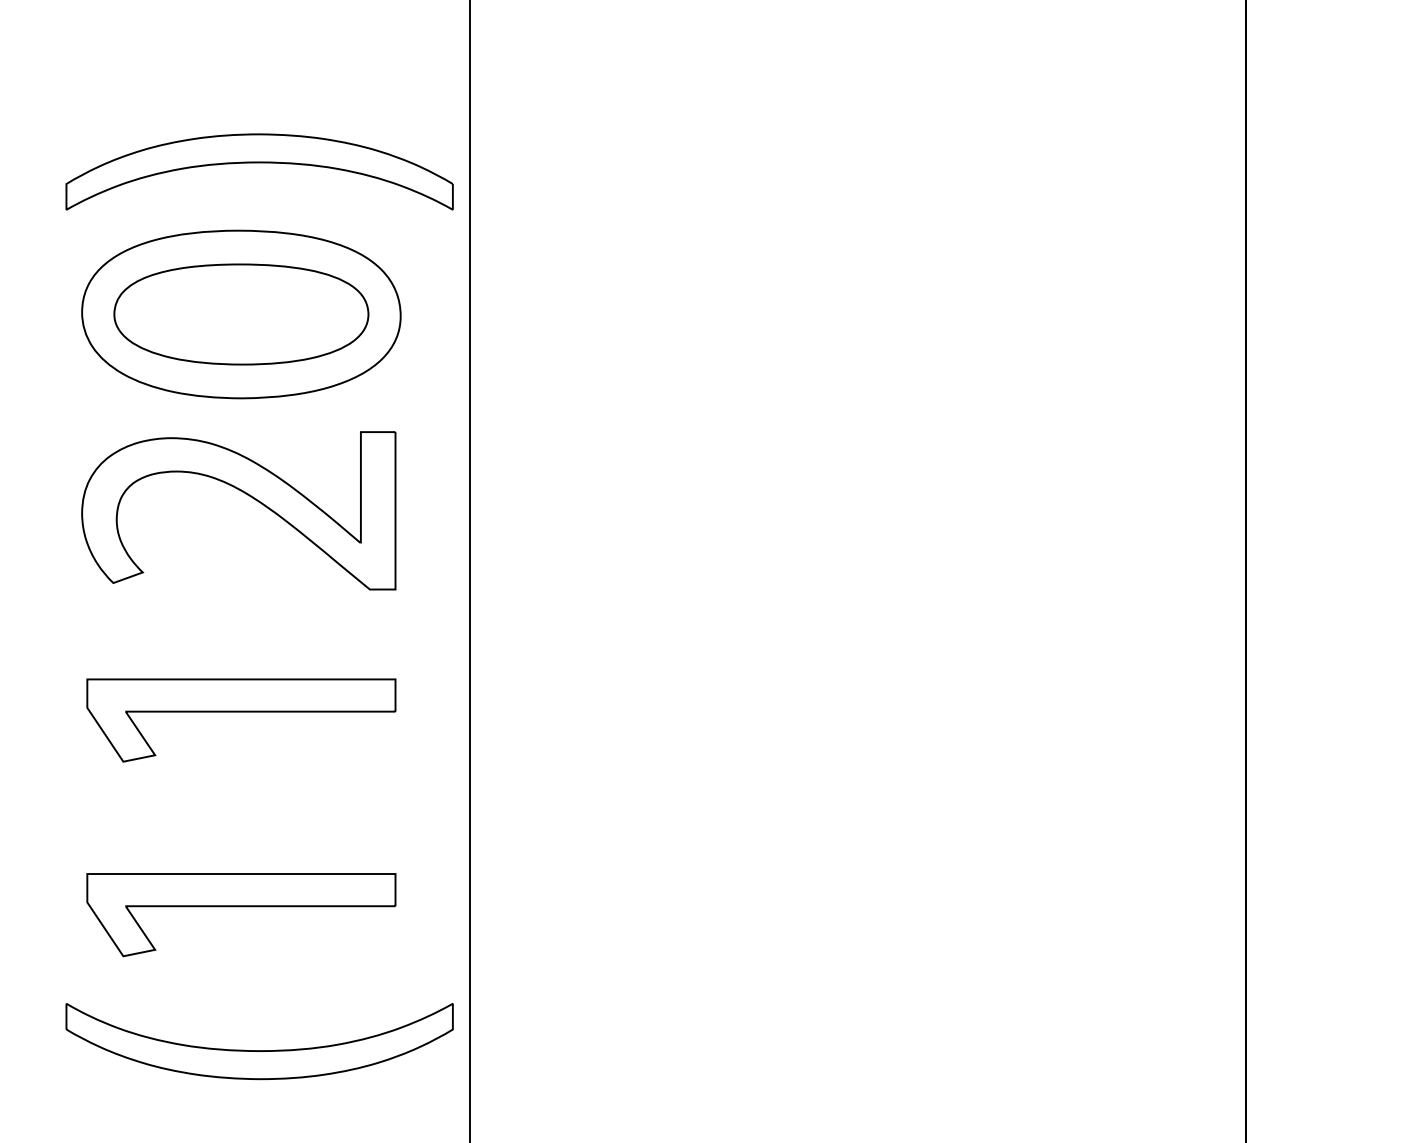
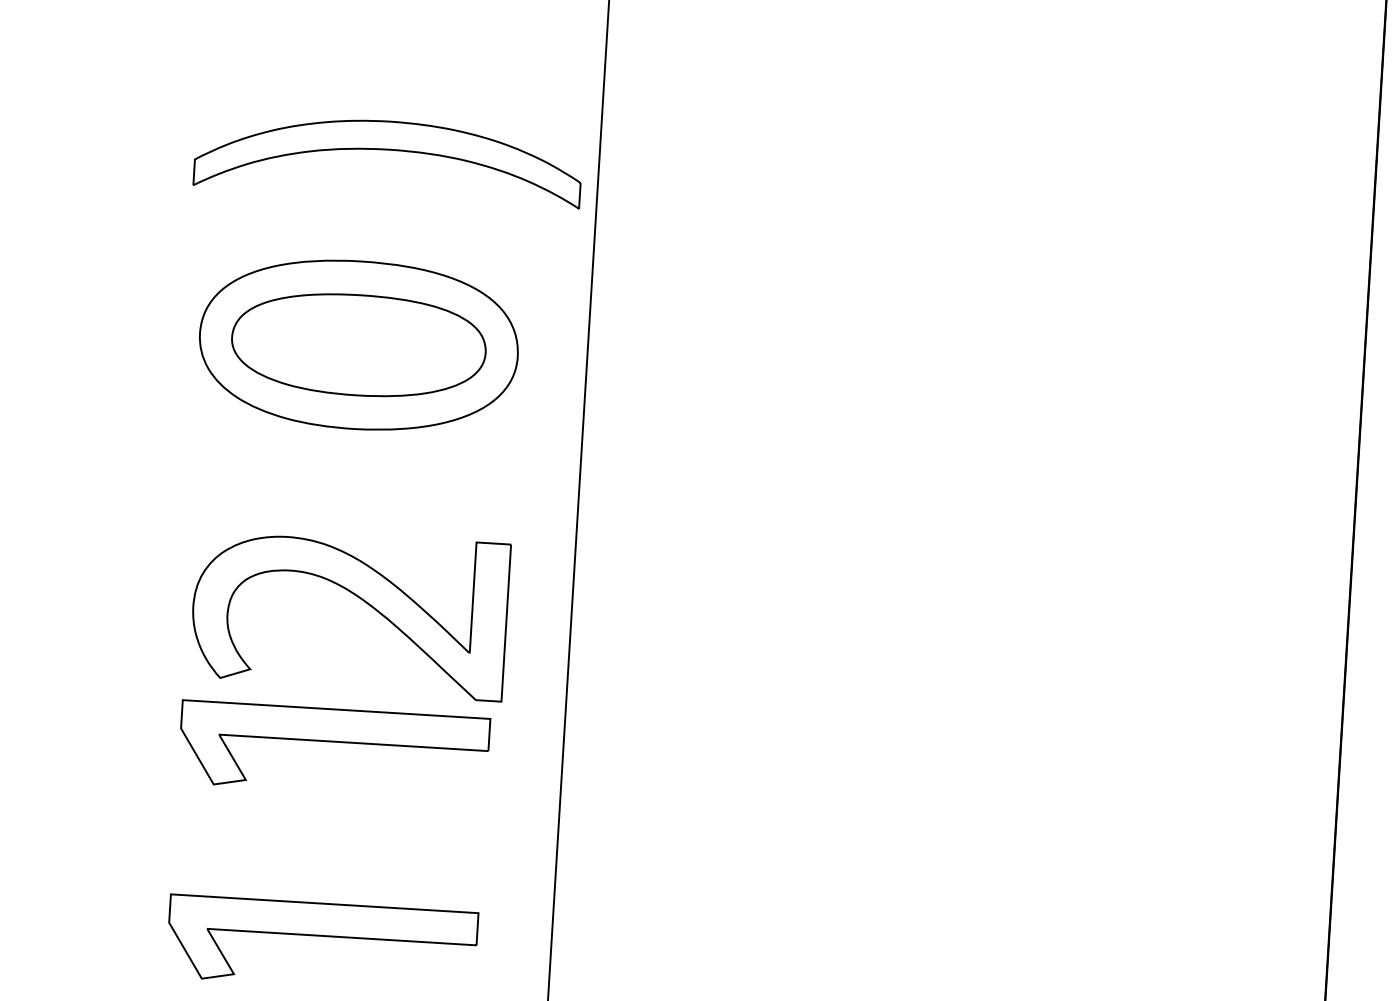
part: (259, 163) -> (388, 150), moved
part: (245, 494) -> (357, 597), moved

